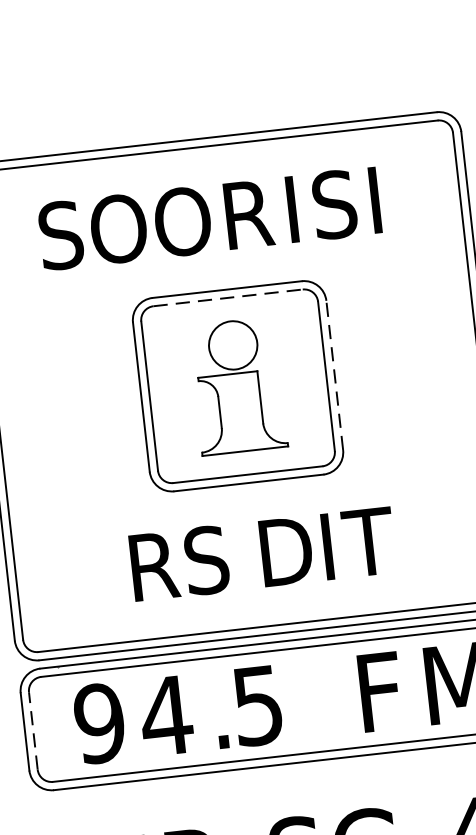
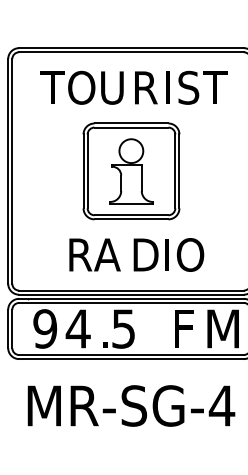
text: (388, 197) -> (215, 87), I -> T
text: (182, 221) -> (113, 87), O -> U
text: (59, 234) -> (52, 87), S -> T
line: (228, 297) -> (131, 127), dashed -> solid
line: (334, 375) -> (179, 171), dashed -> solid
text: (373, 540) -> (189, 254), T -> O
text: (208, 559) -> (107, 254), S -> A
line: (33, 729) -> (12, 328), dashed -> solid

